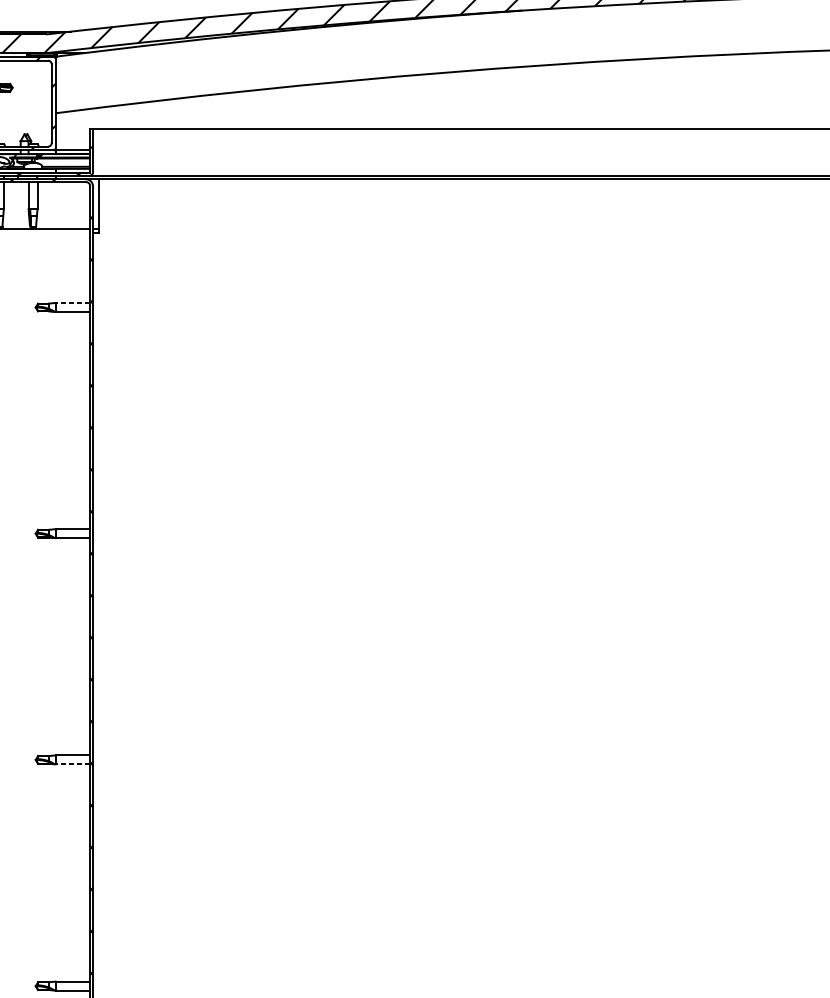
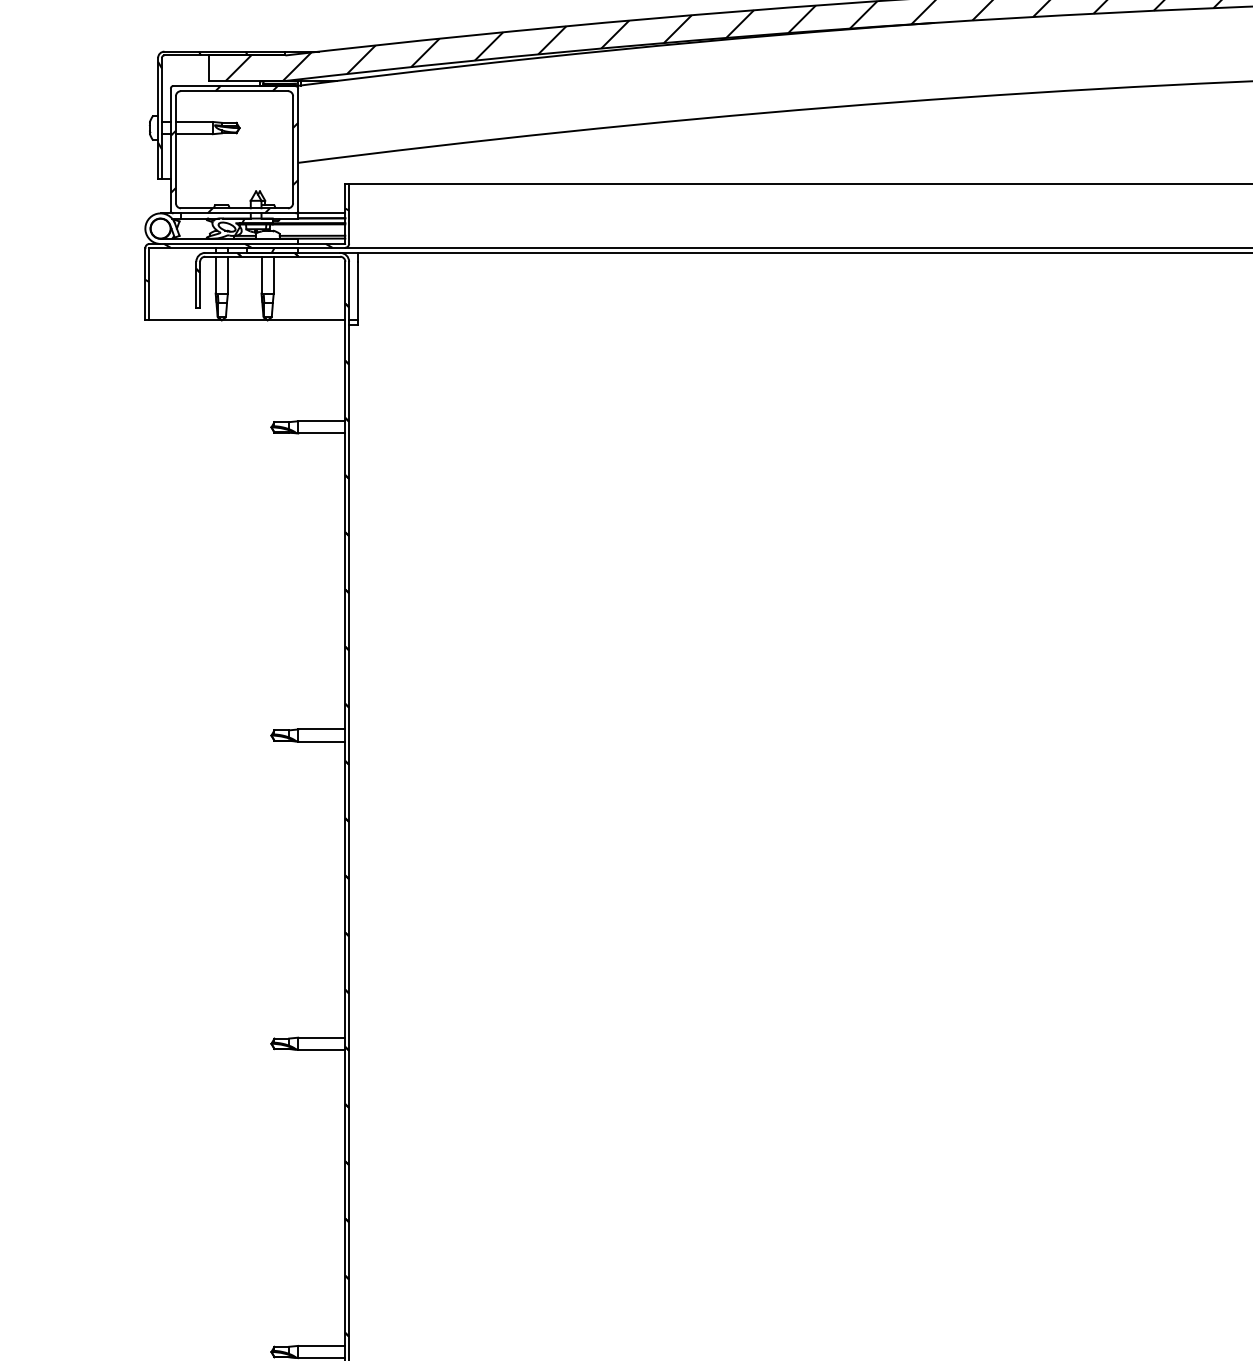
line: (72, 303) -> (321, 421), dashed -> solid
line: (72, 764) -> (321, 1049), dashed -> solid

